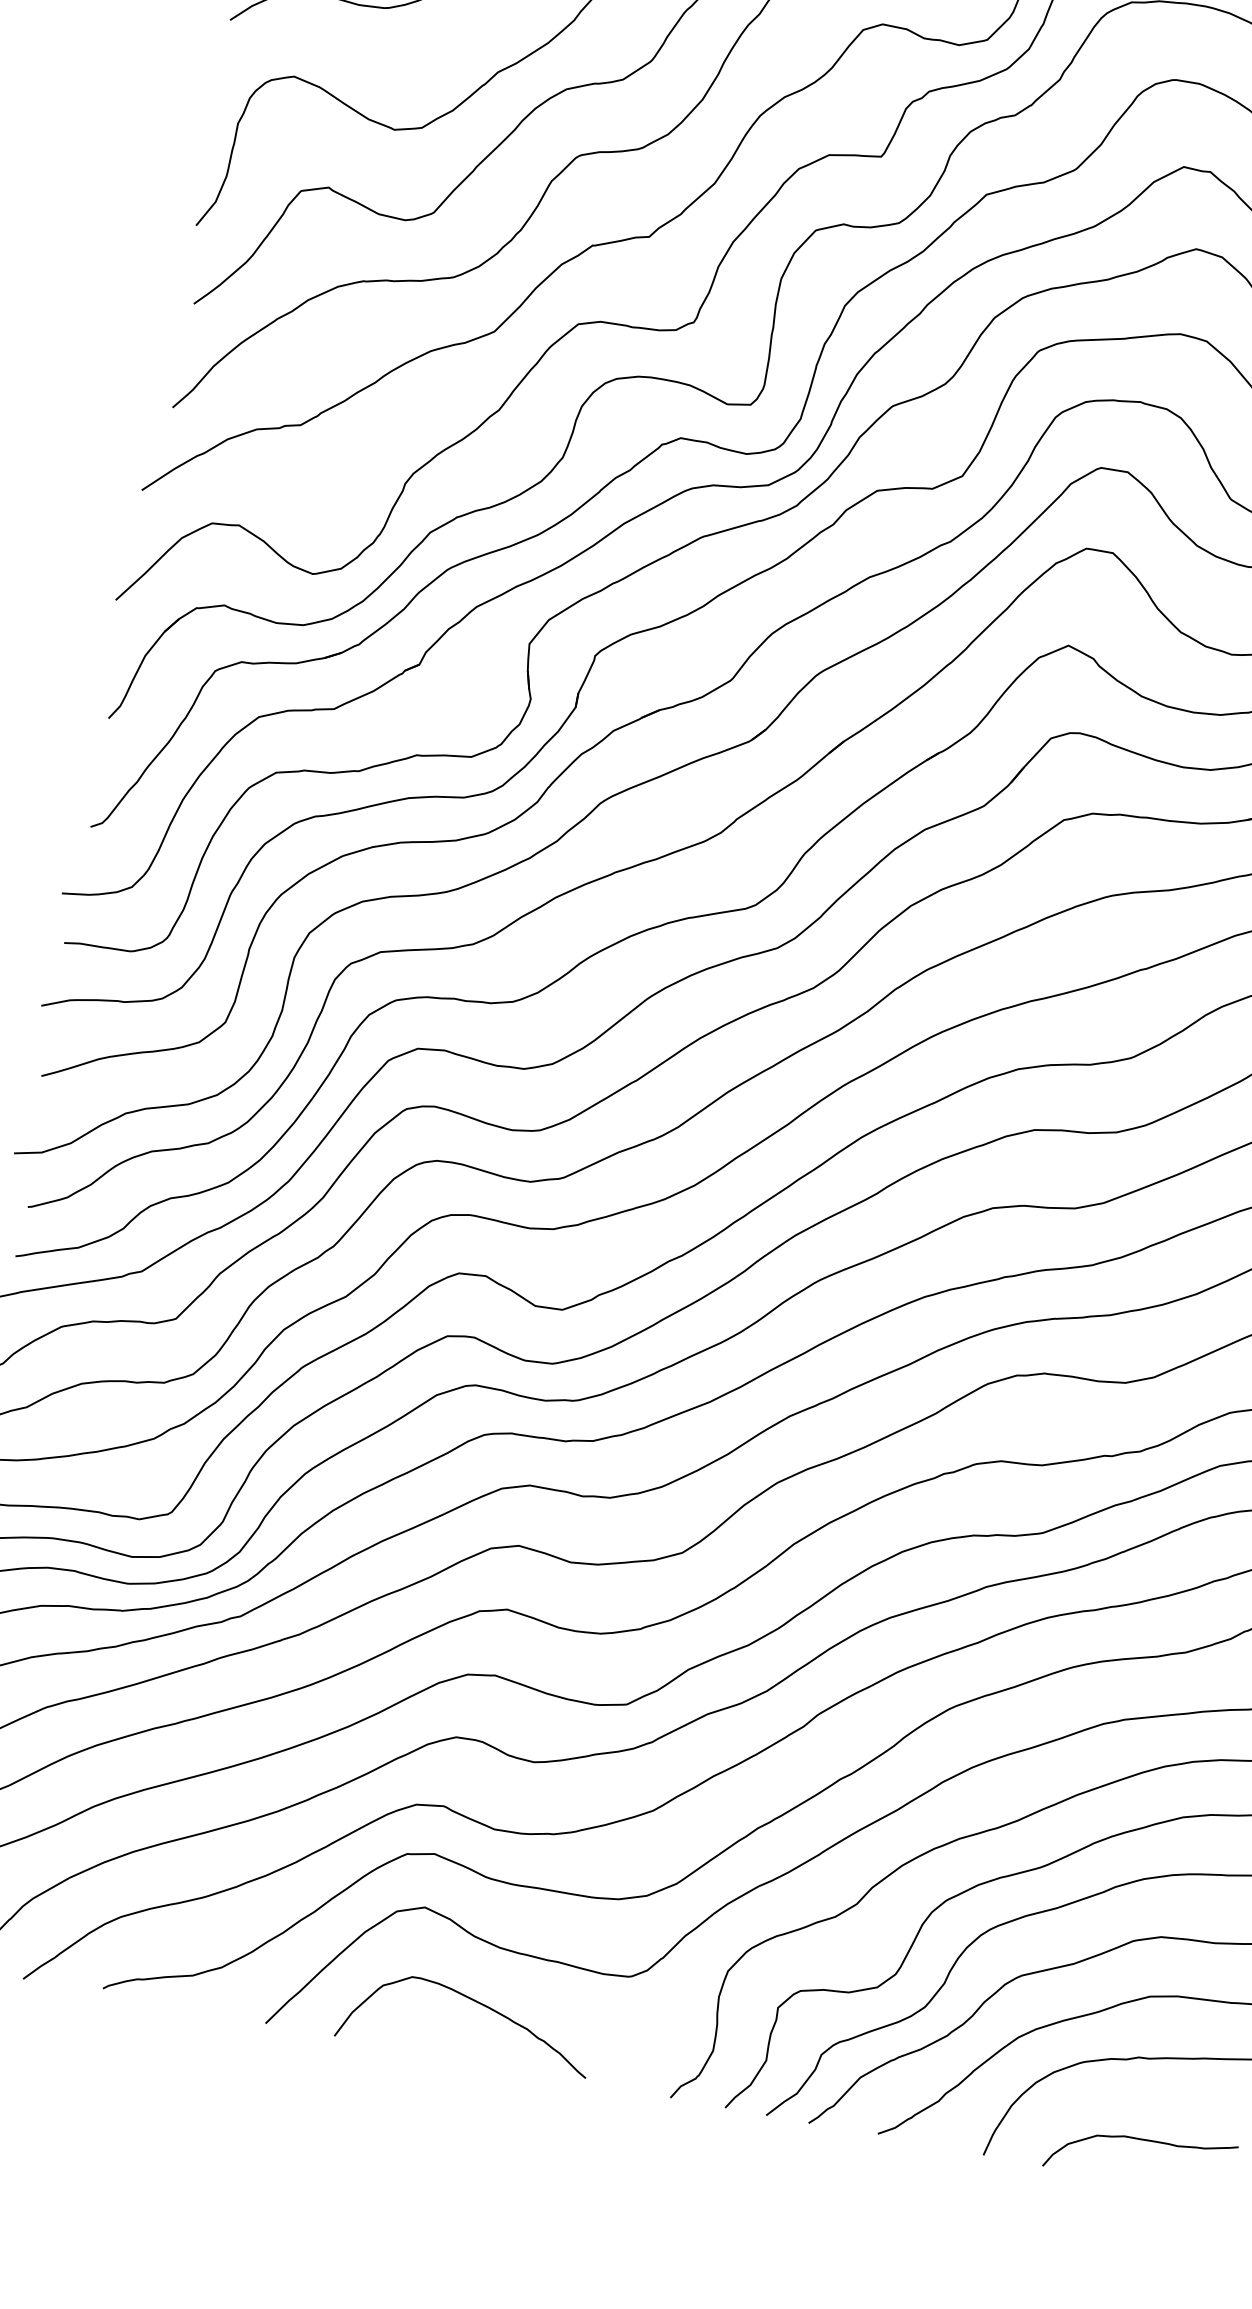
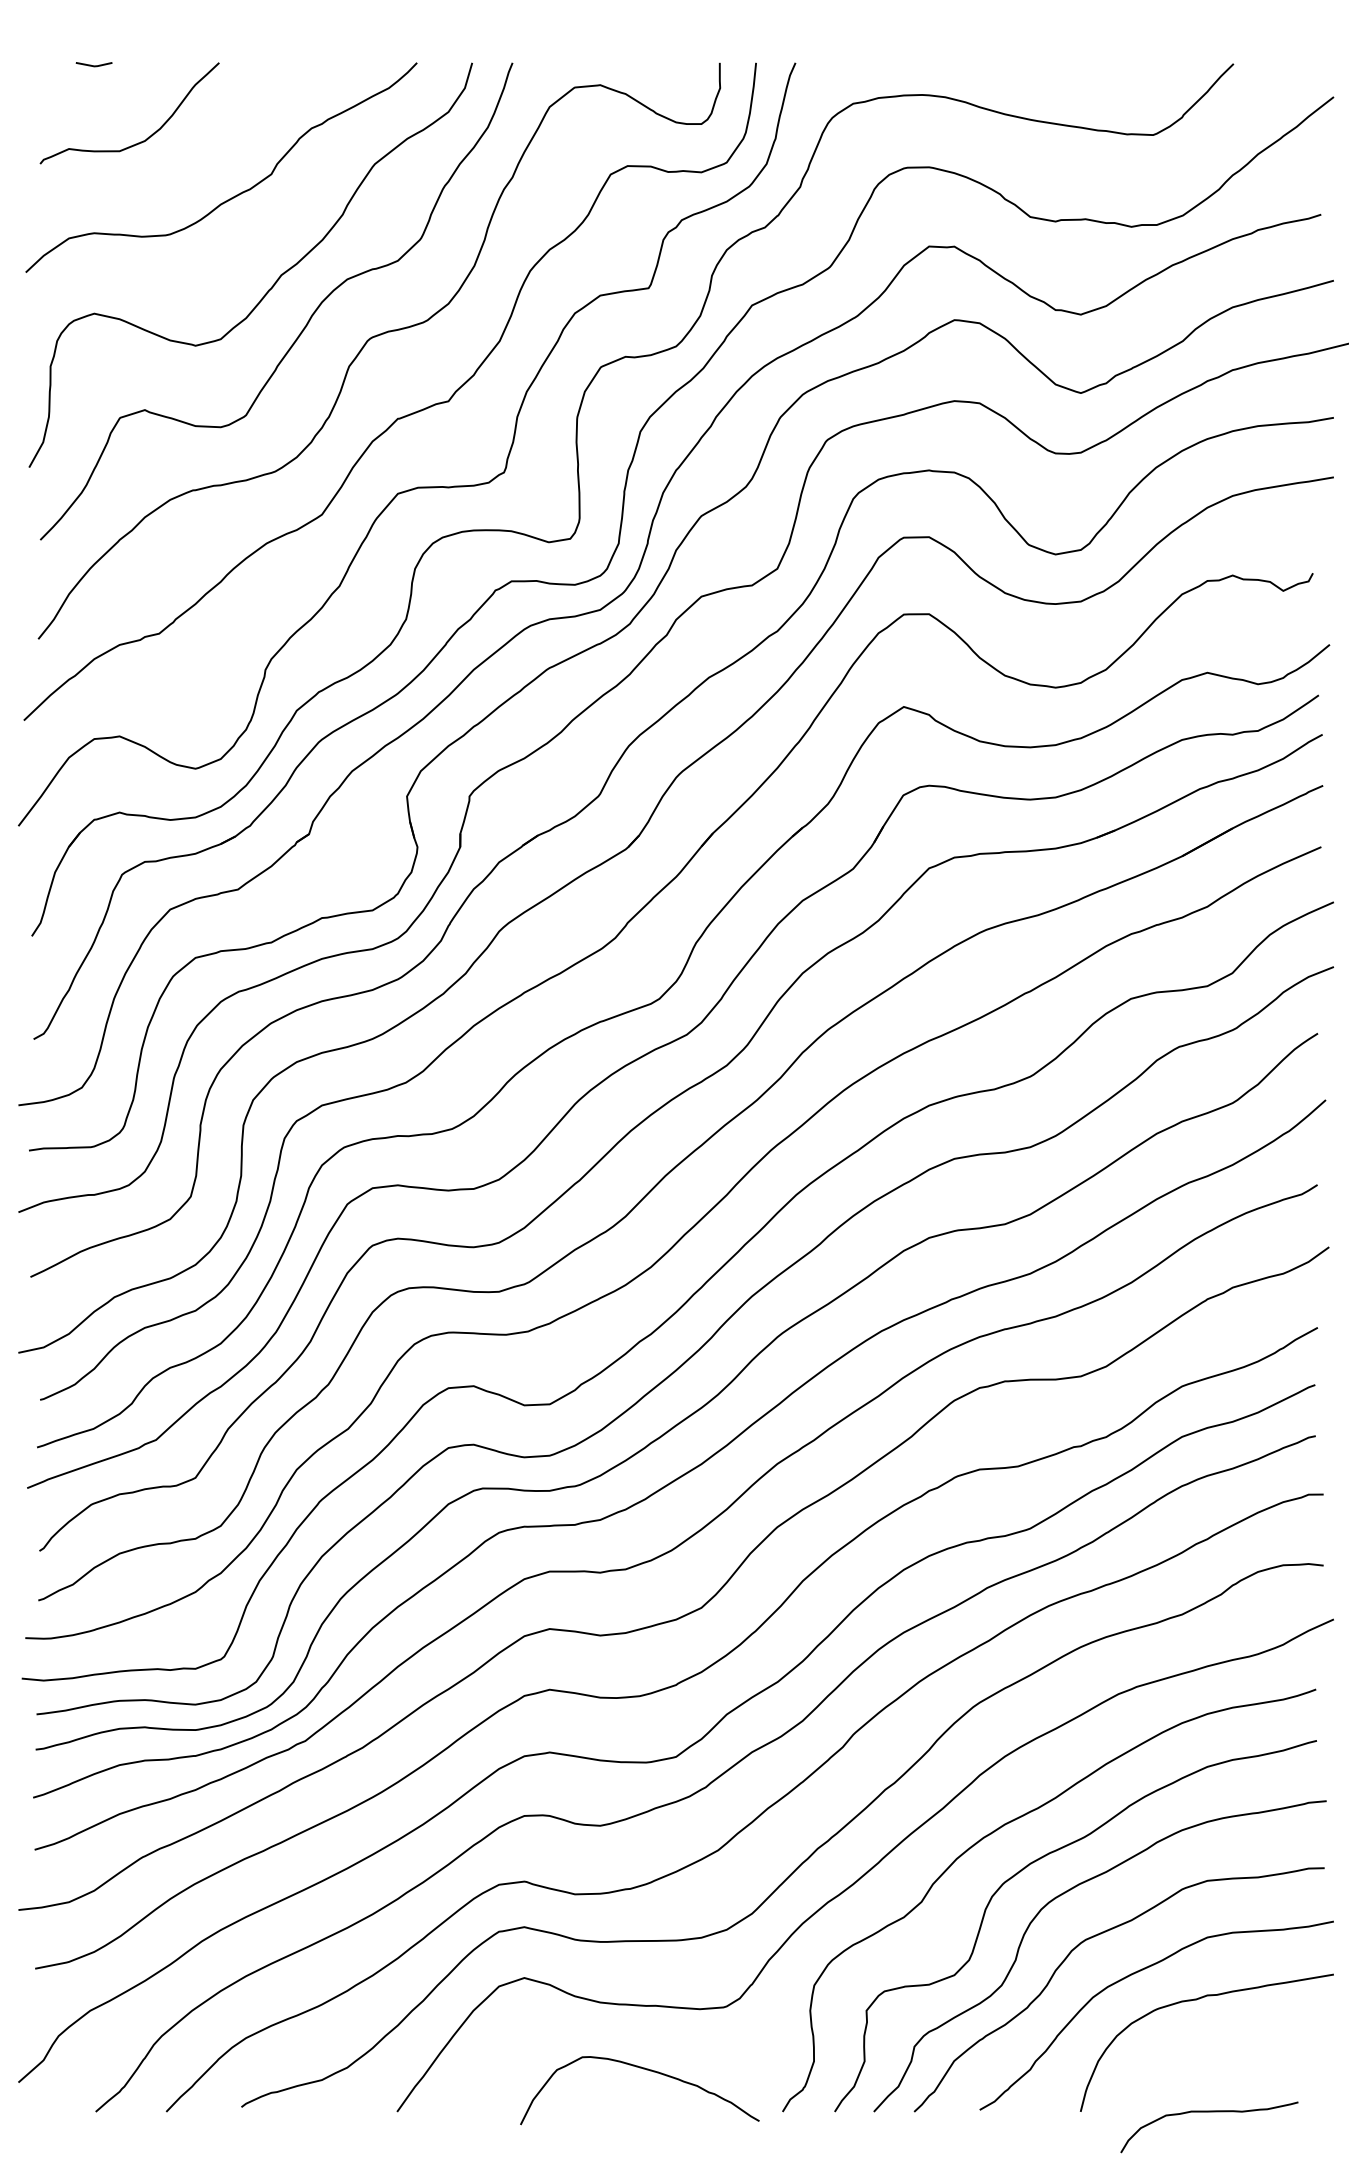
curve: (477, 2003) -> (646, 2070), moved
curve: (1143, 2140) -> (1209, 2112), moved

